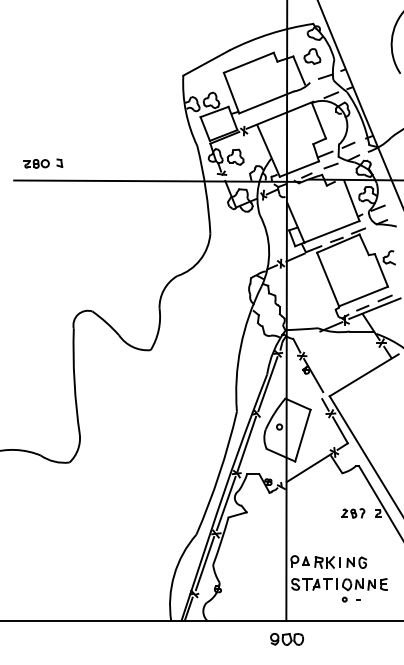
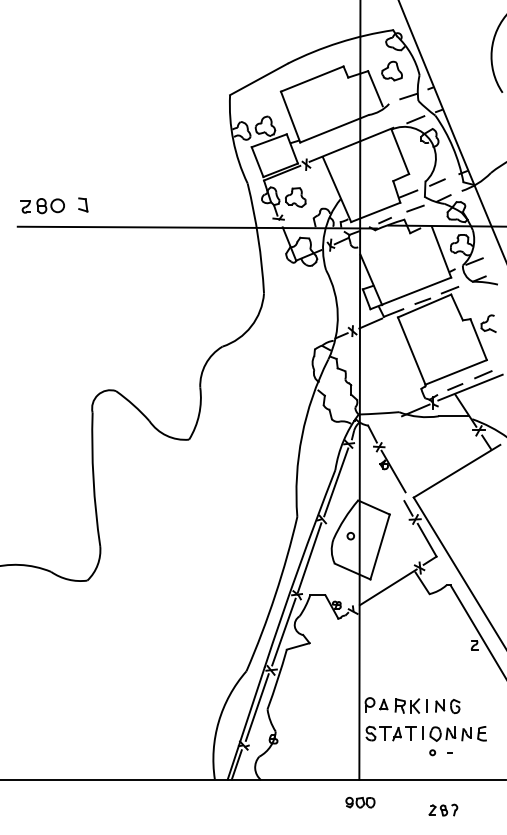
part: (43, 163) -> (54, 205), size x1.4
part: (353, 513) -> (443, 810), moved
part: (287, 639) -> (360, 802), size x0.7

